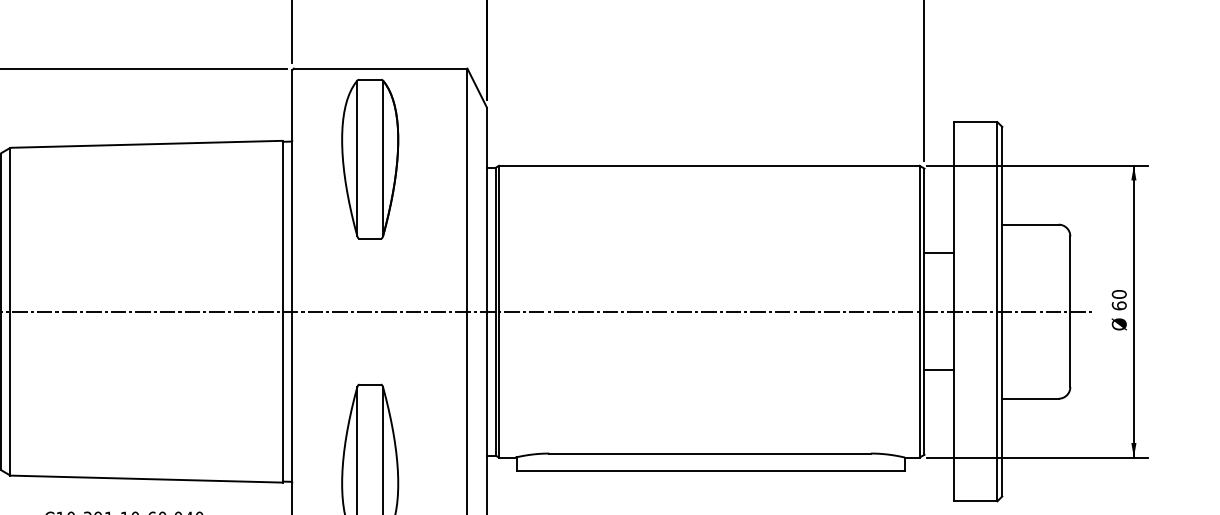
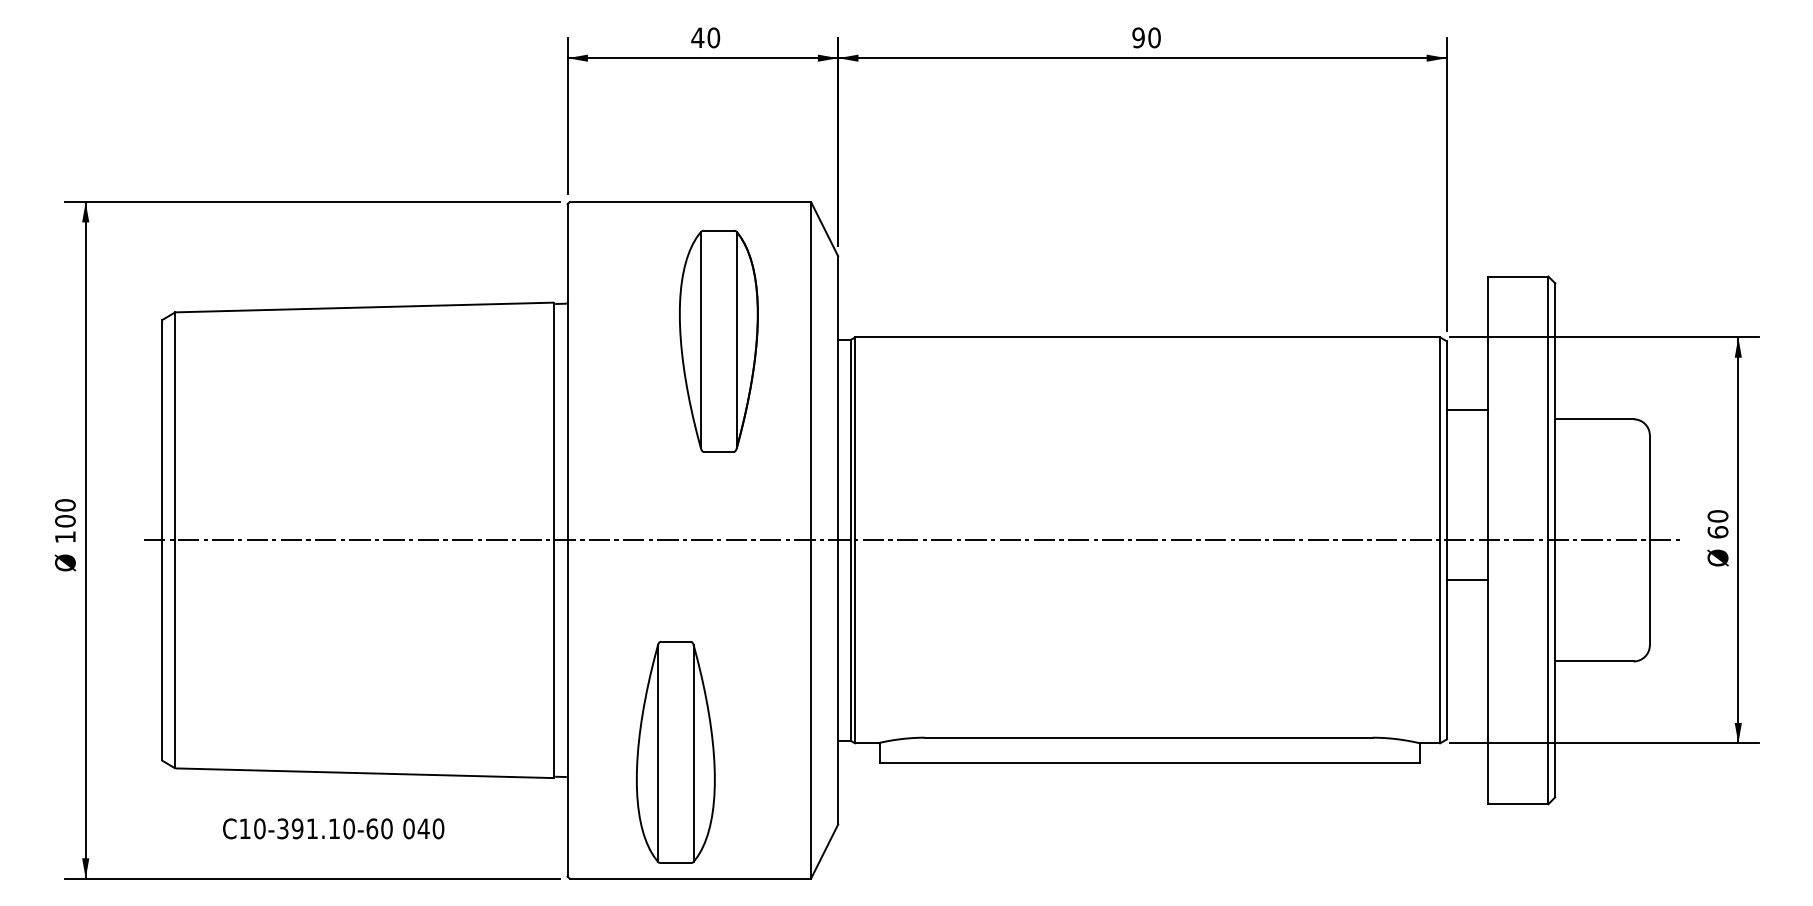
part: (369, 158) -> (718, 340), moved
line: (938, 253) -> (1466, 410), moved
line: (938, 370) -> (1466, 579), moved

